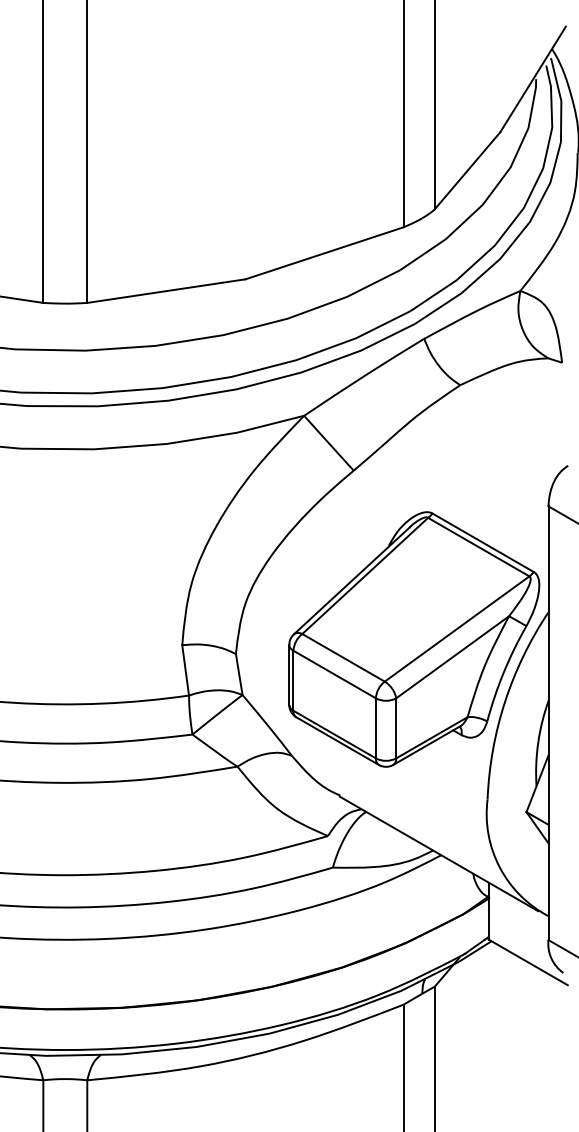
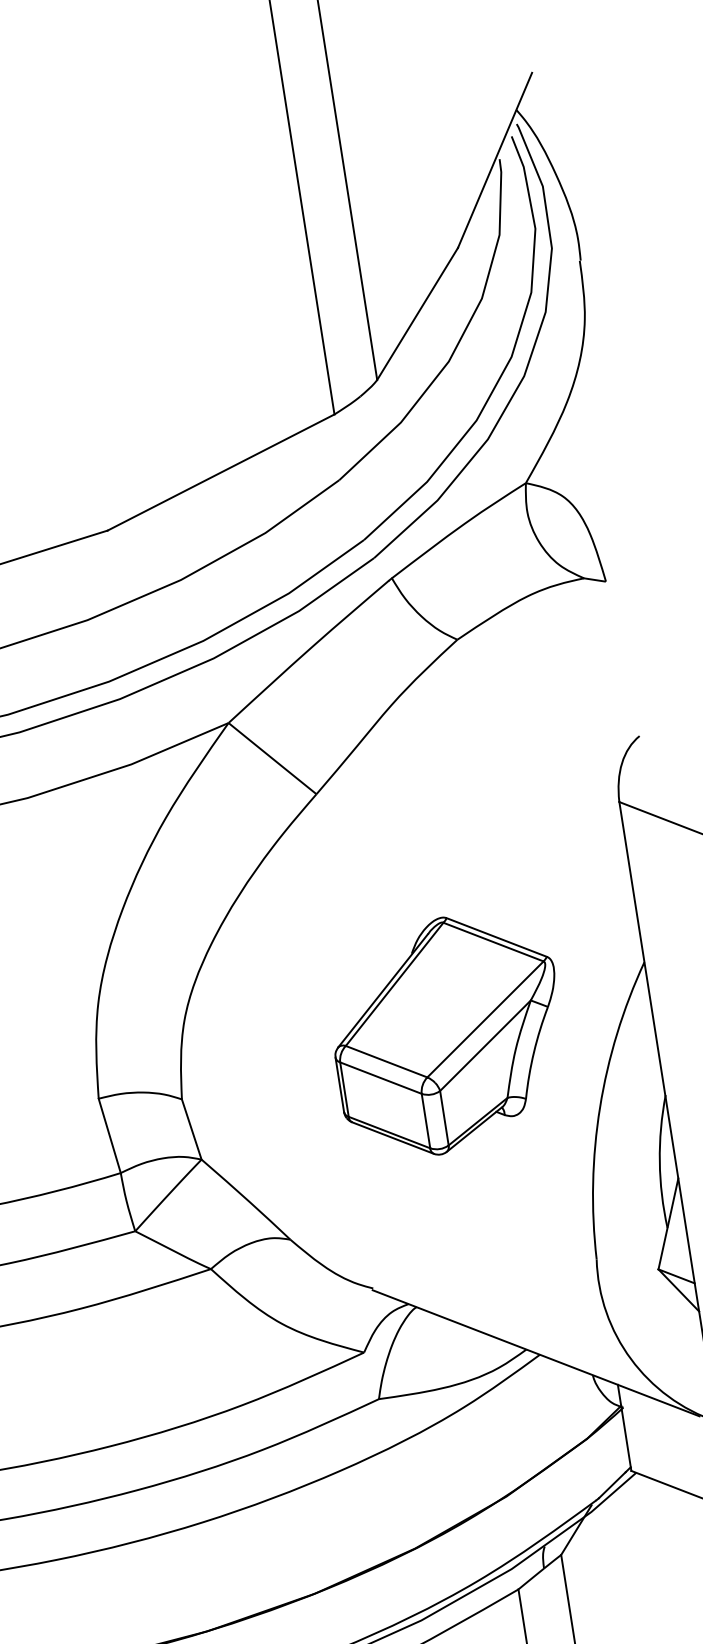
part: (414, 639) -> (448, 1034), size x0.6

